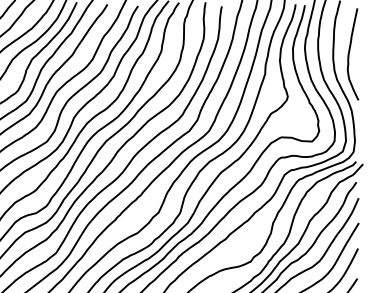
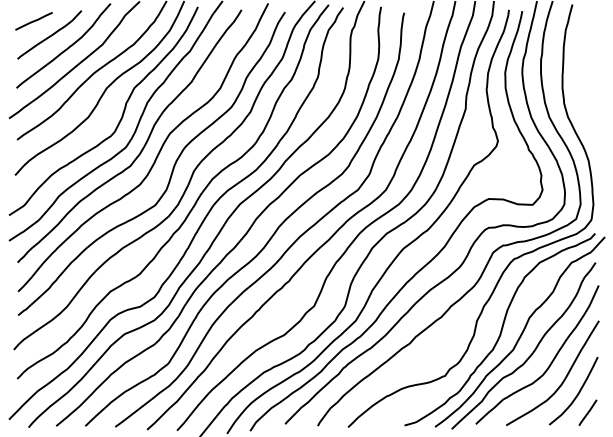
curve: (349, 54) -> (585, 80), removed

